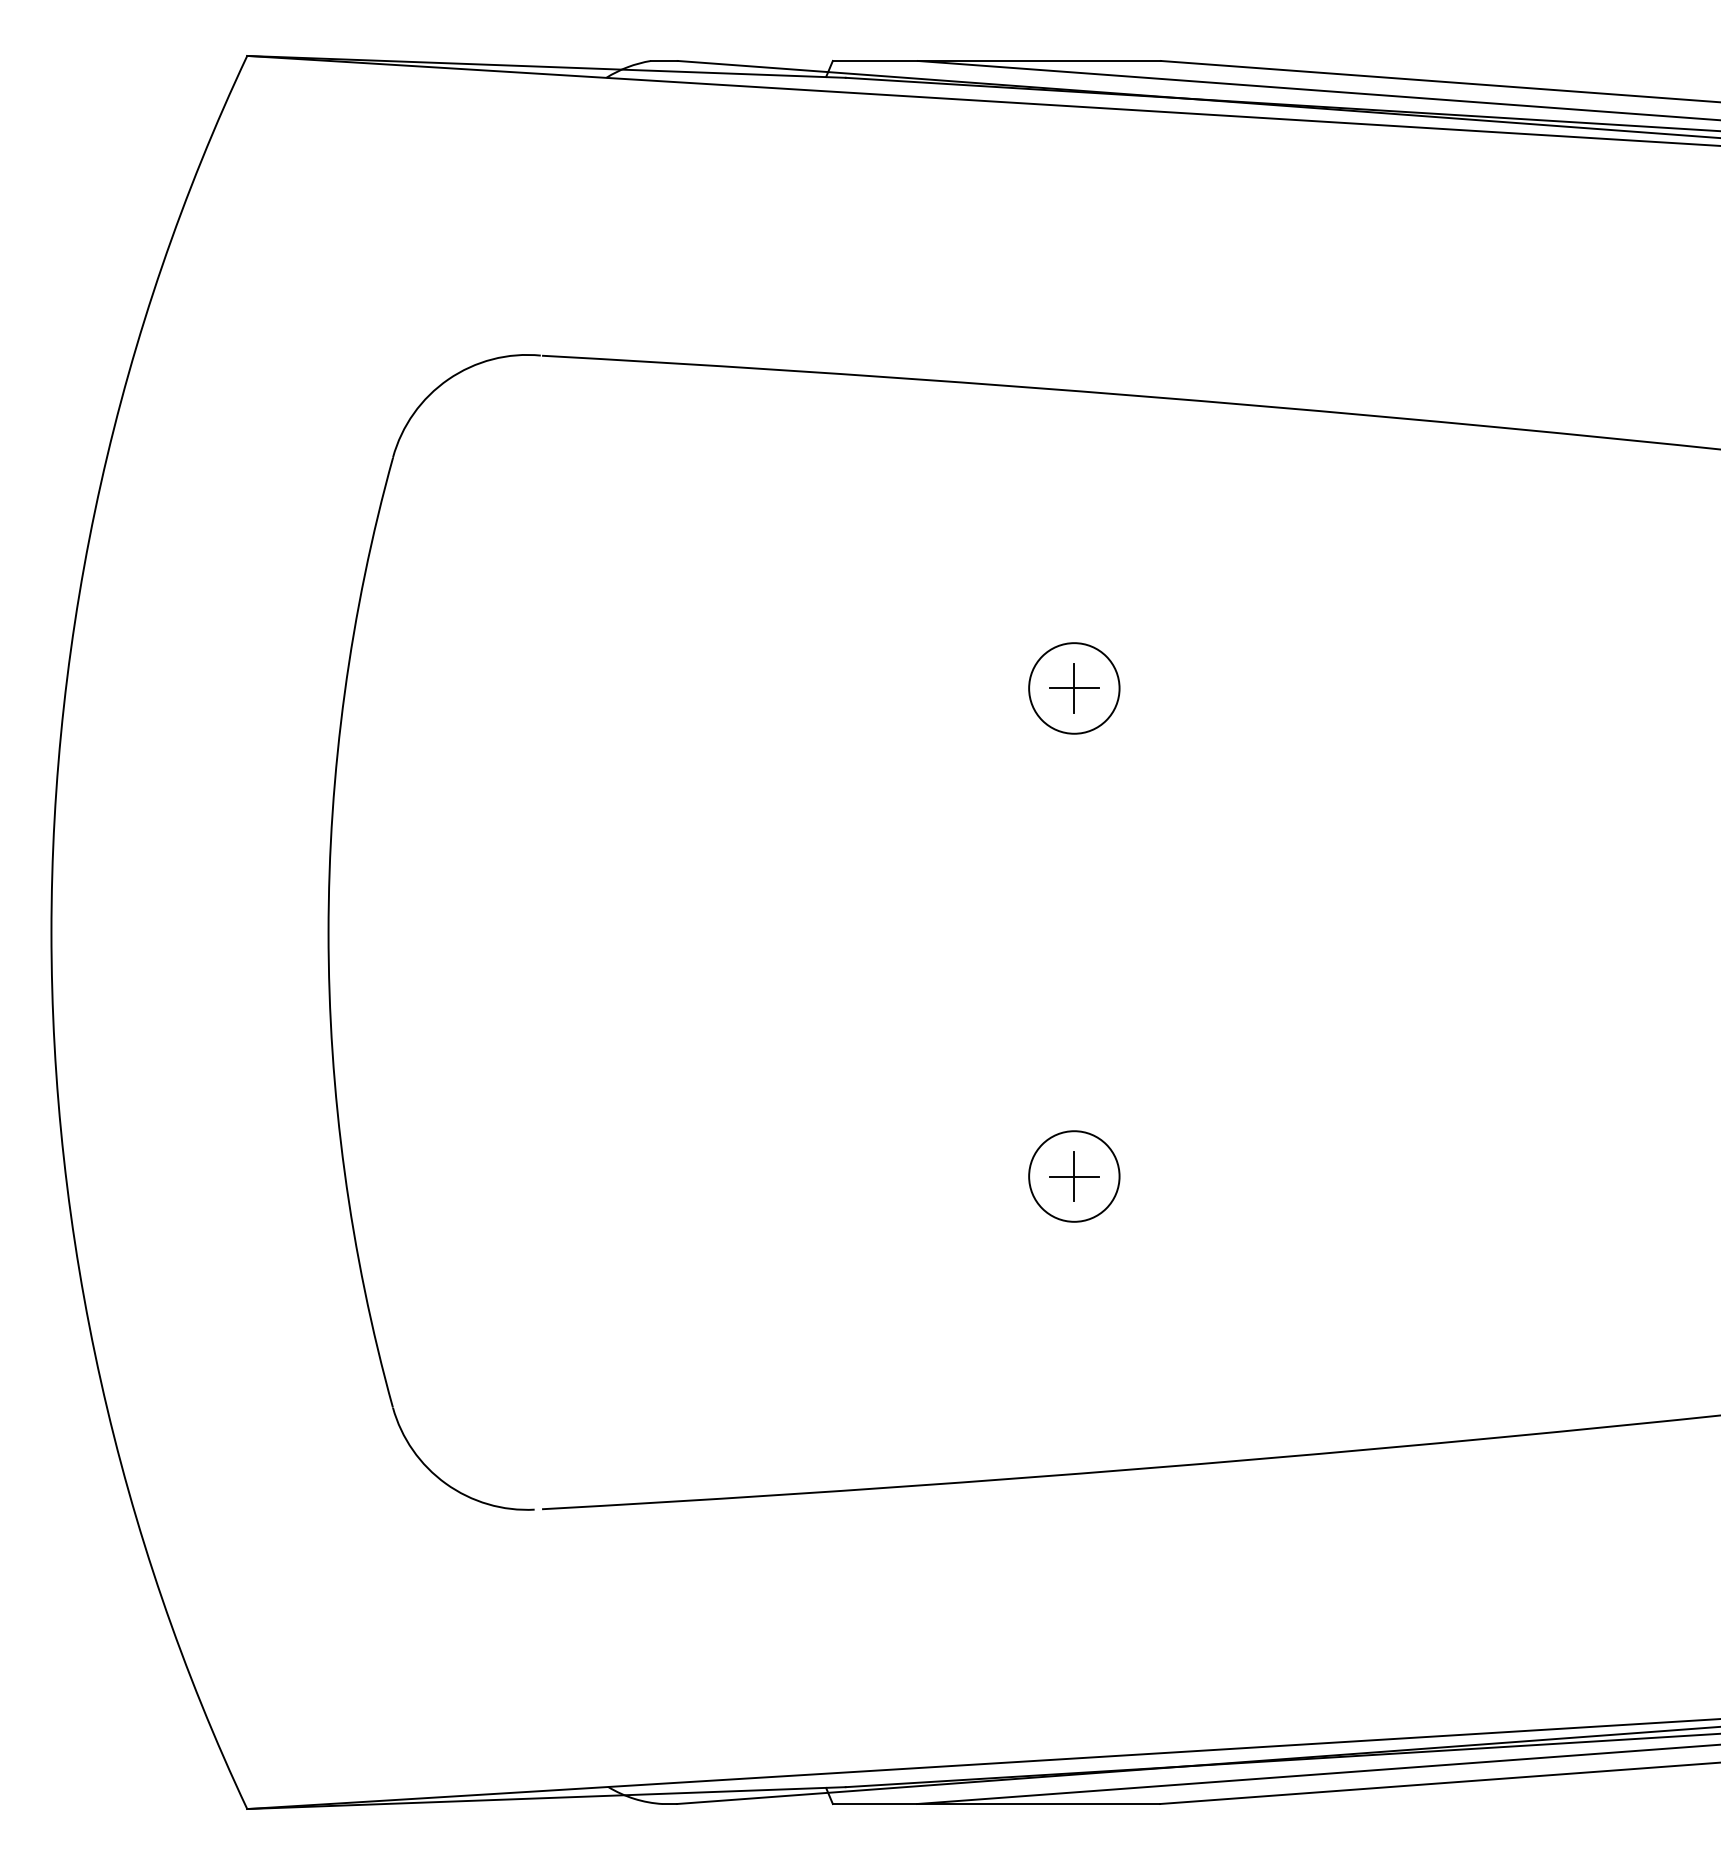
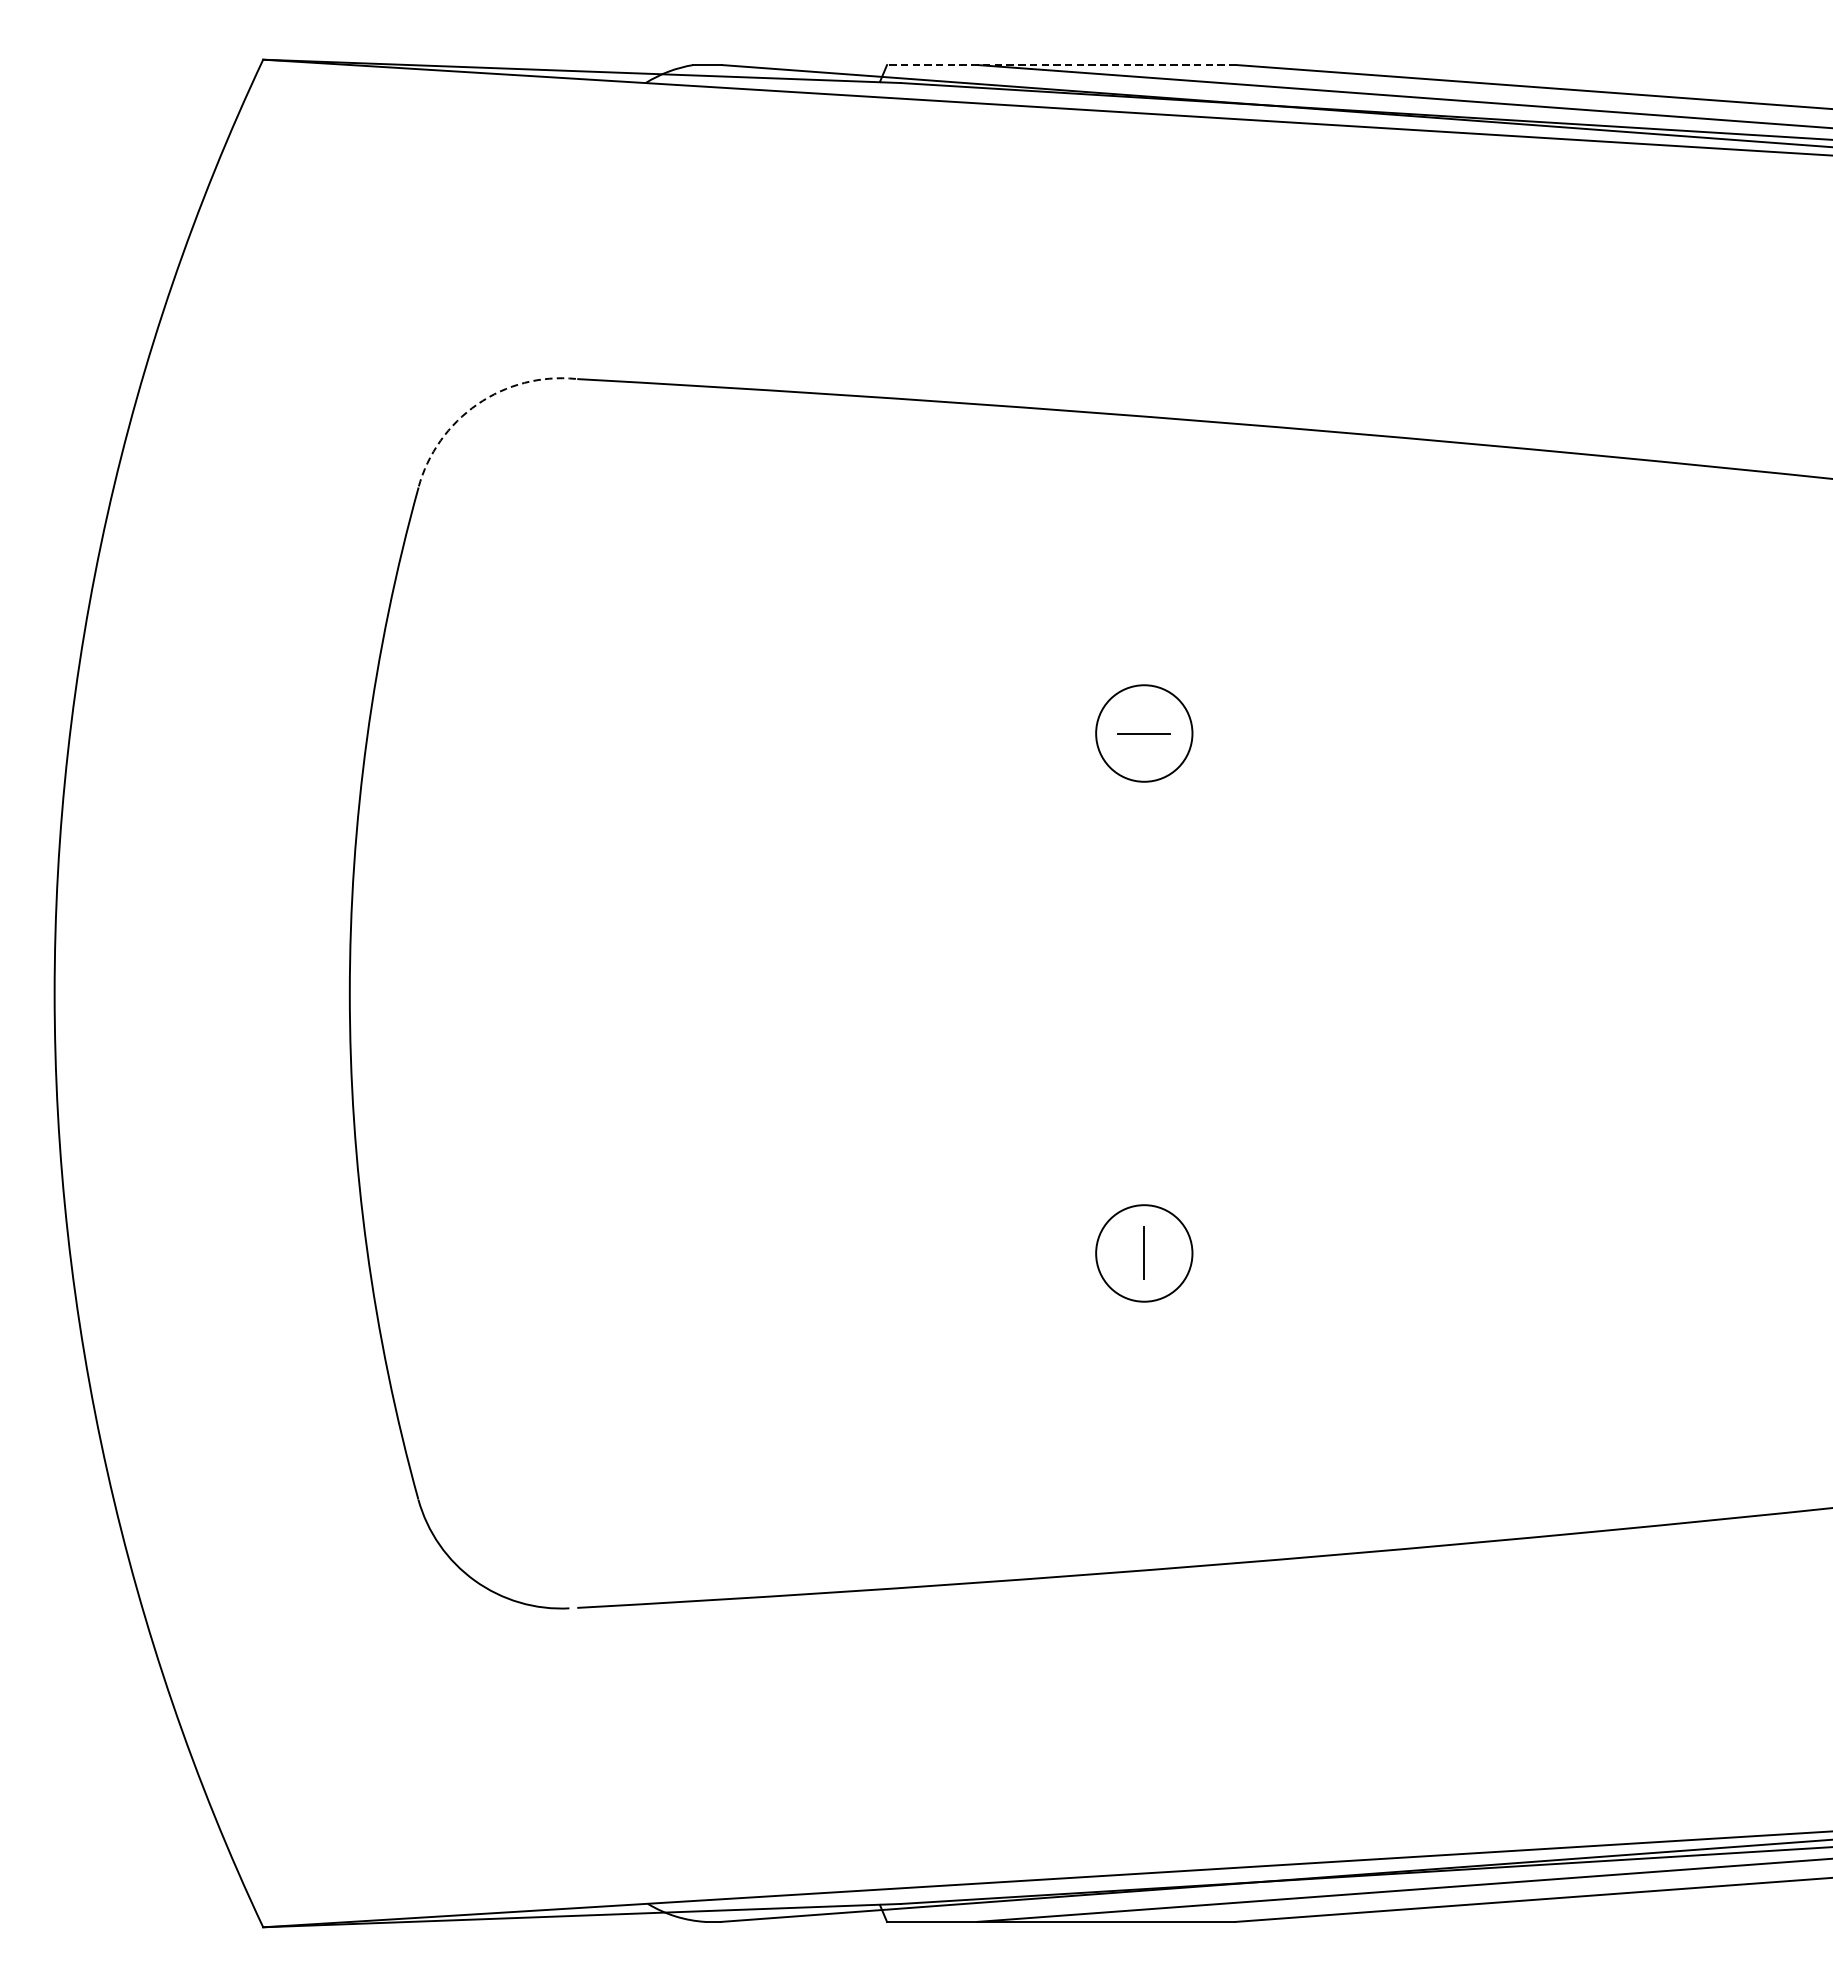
line: (996, 60) -> (1061, 64), solid -> dashed
line: (447, 380) -> (476, 405), solid -> dashed
line: (1074, 688) -> (1144, 733), removed
line: (1073, 1176) -> (1143, 1253), removed

